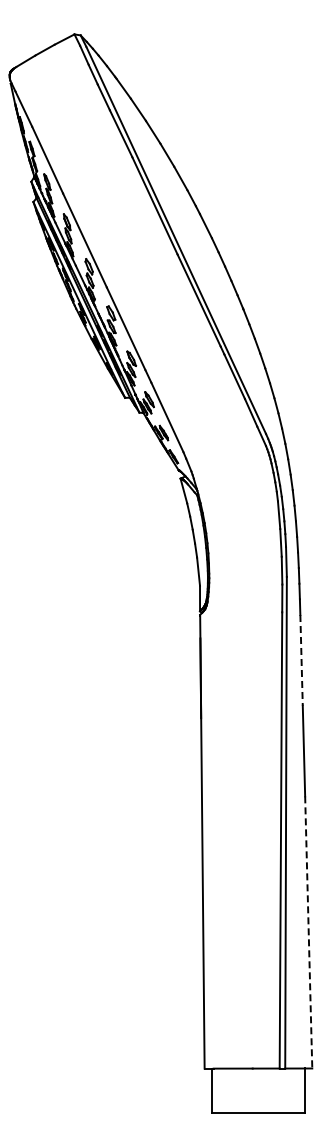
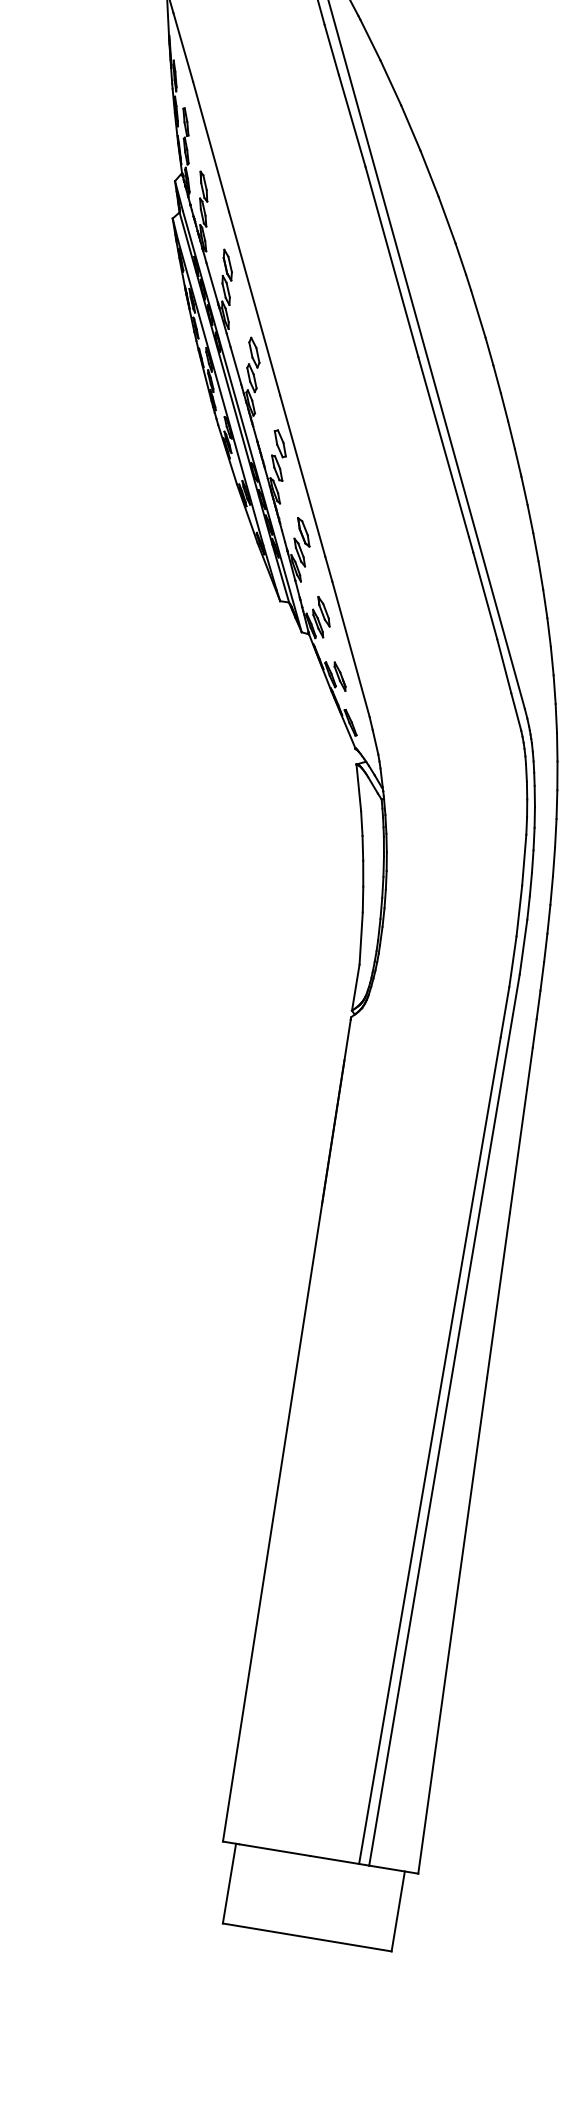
line: (301, 660) -> (521, 1130), dashed -> solid
line: (308, 932) -> (452, 1625), dashed -> solid

